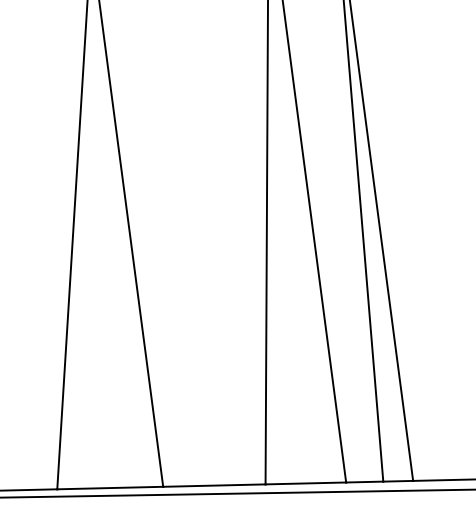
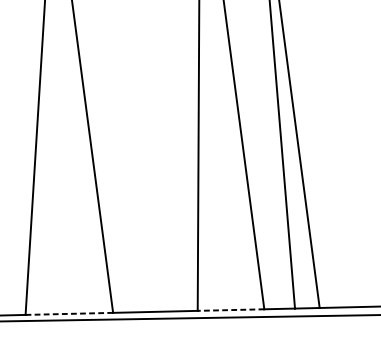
line: (305, 483) -> (230, 310), solid -> dashed
line: (110, 488) -> (69, 314), solid -> dashed

